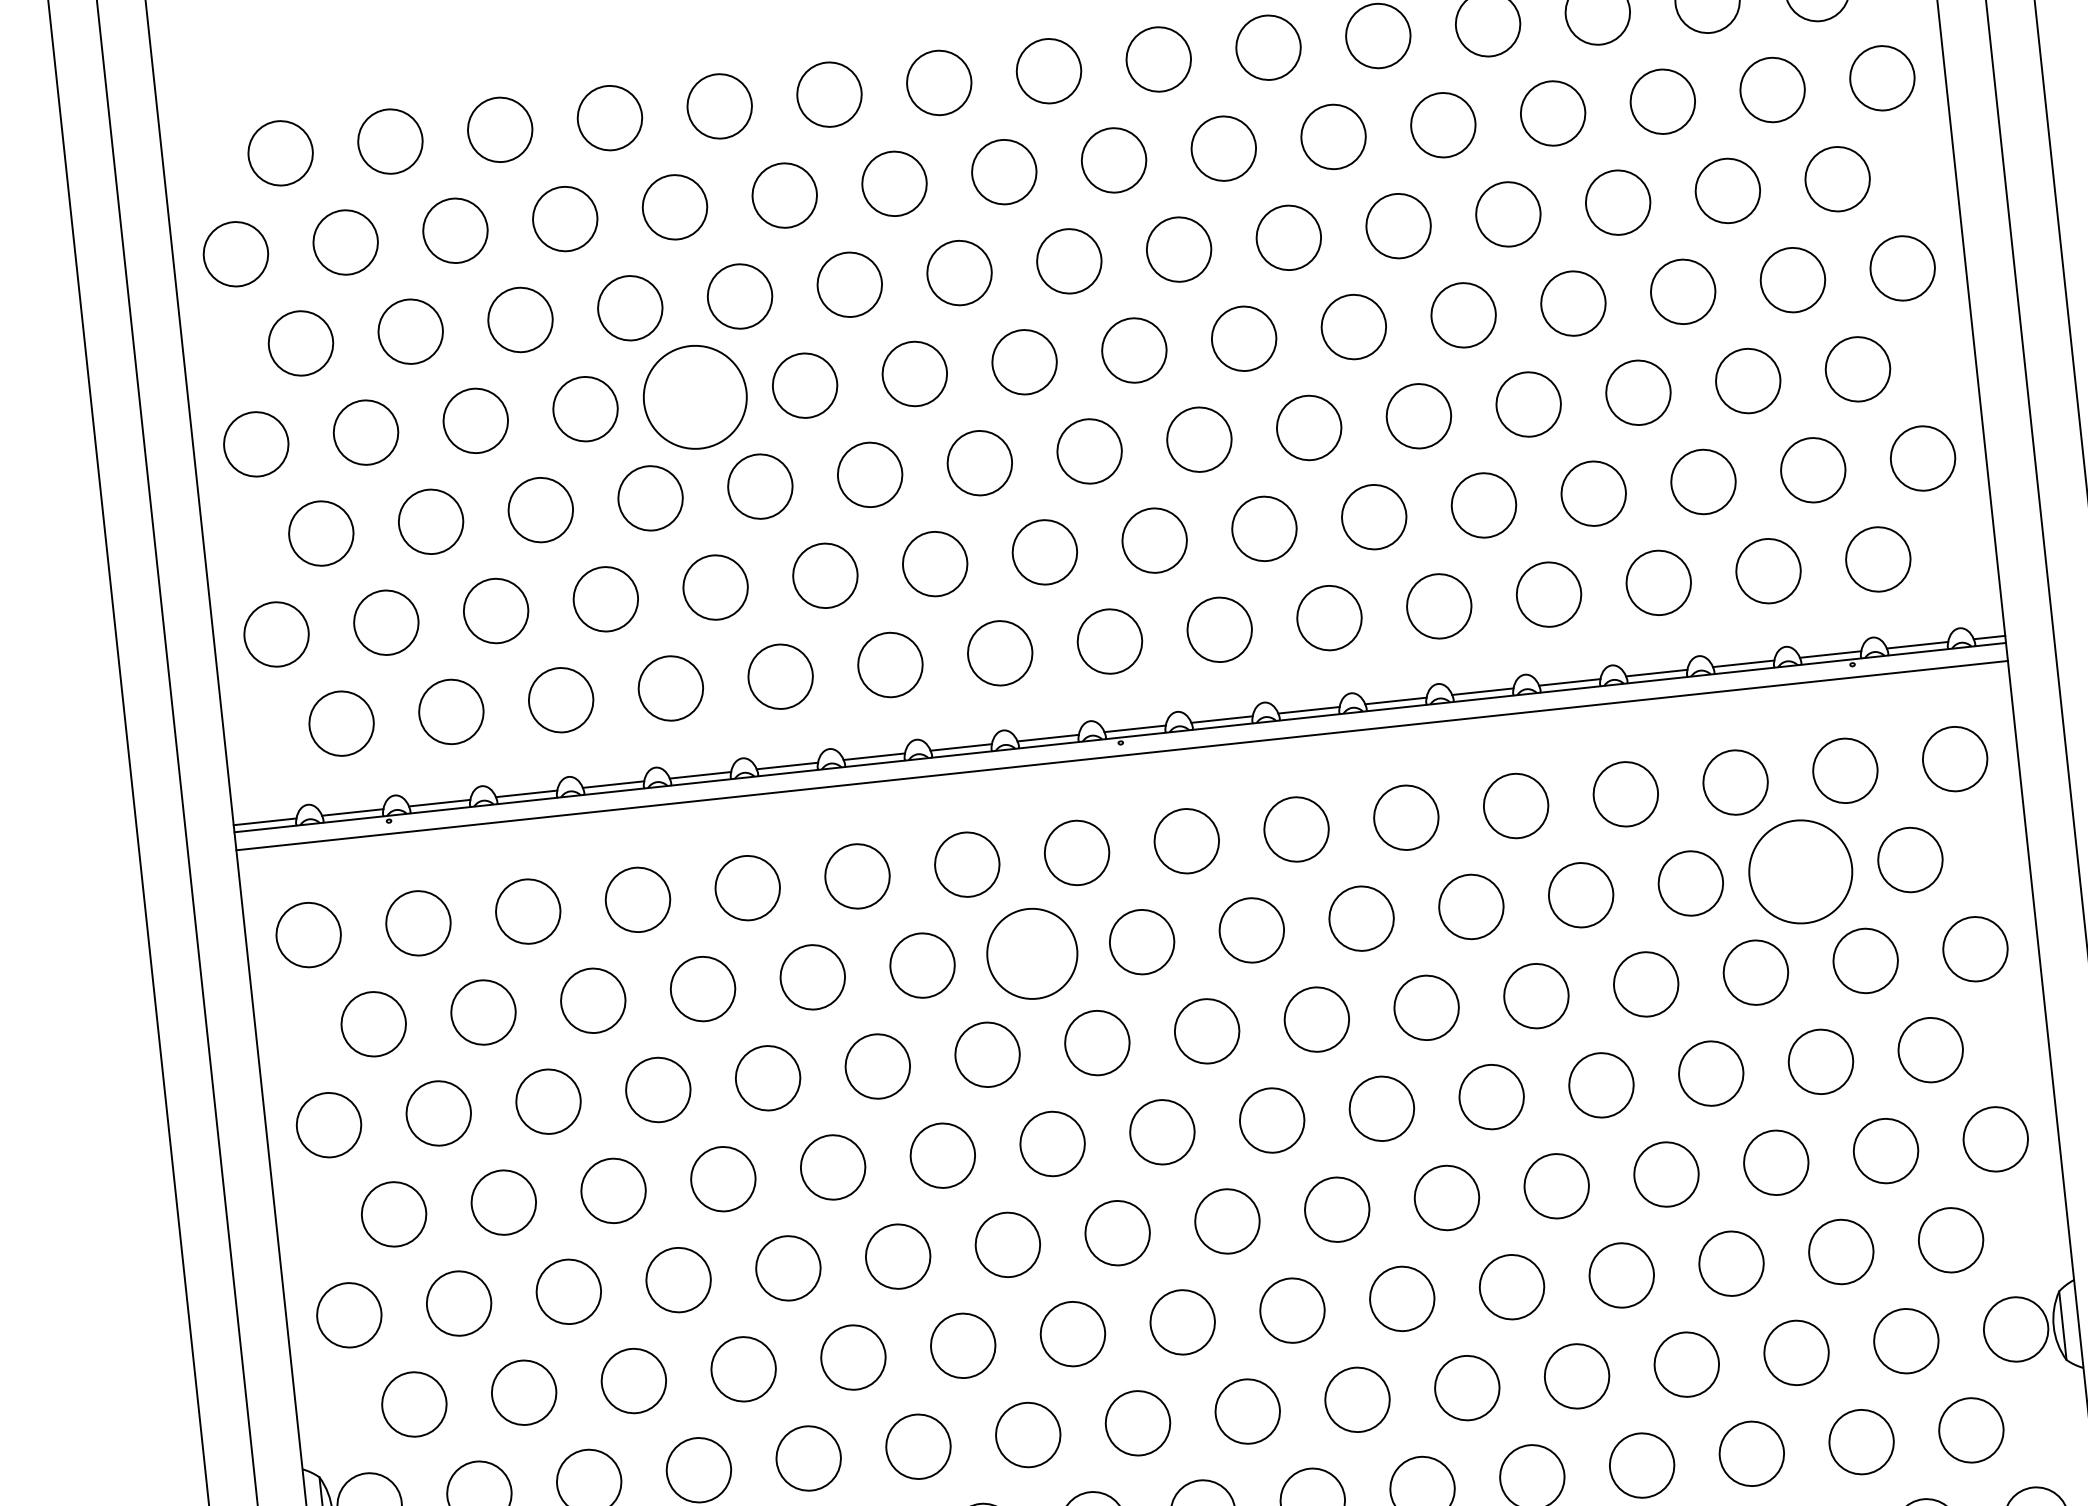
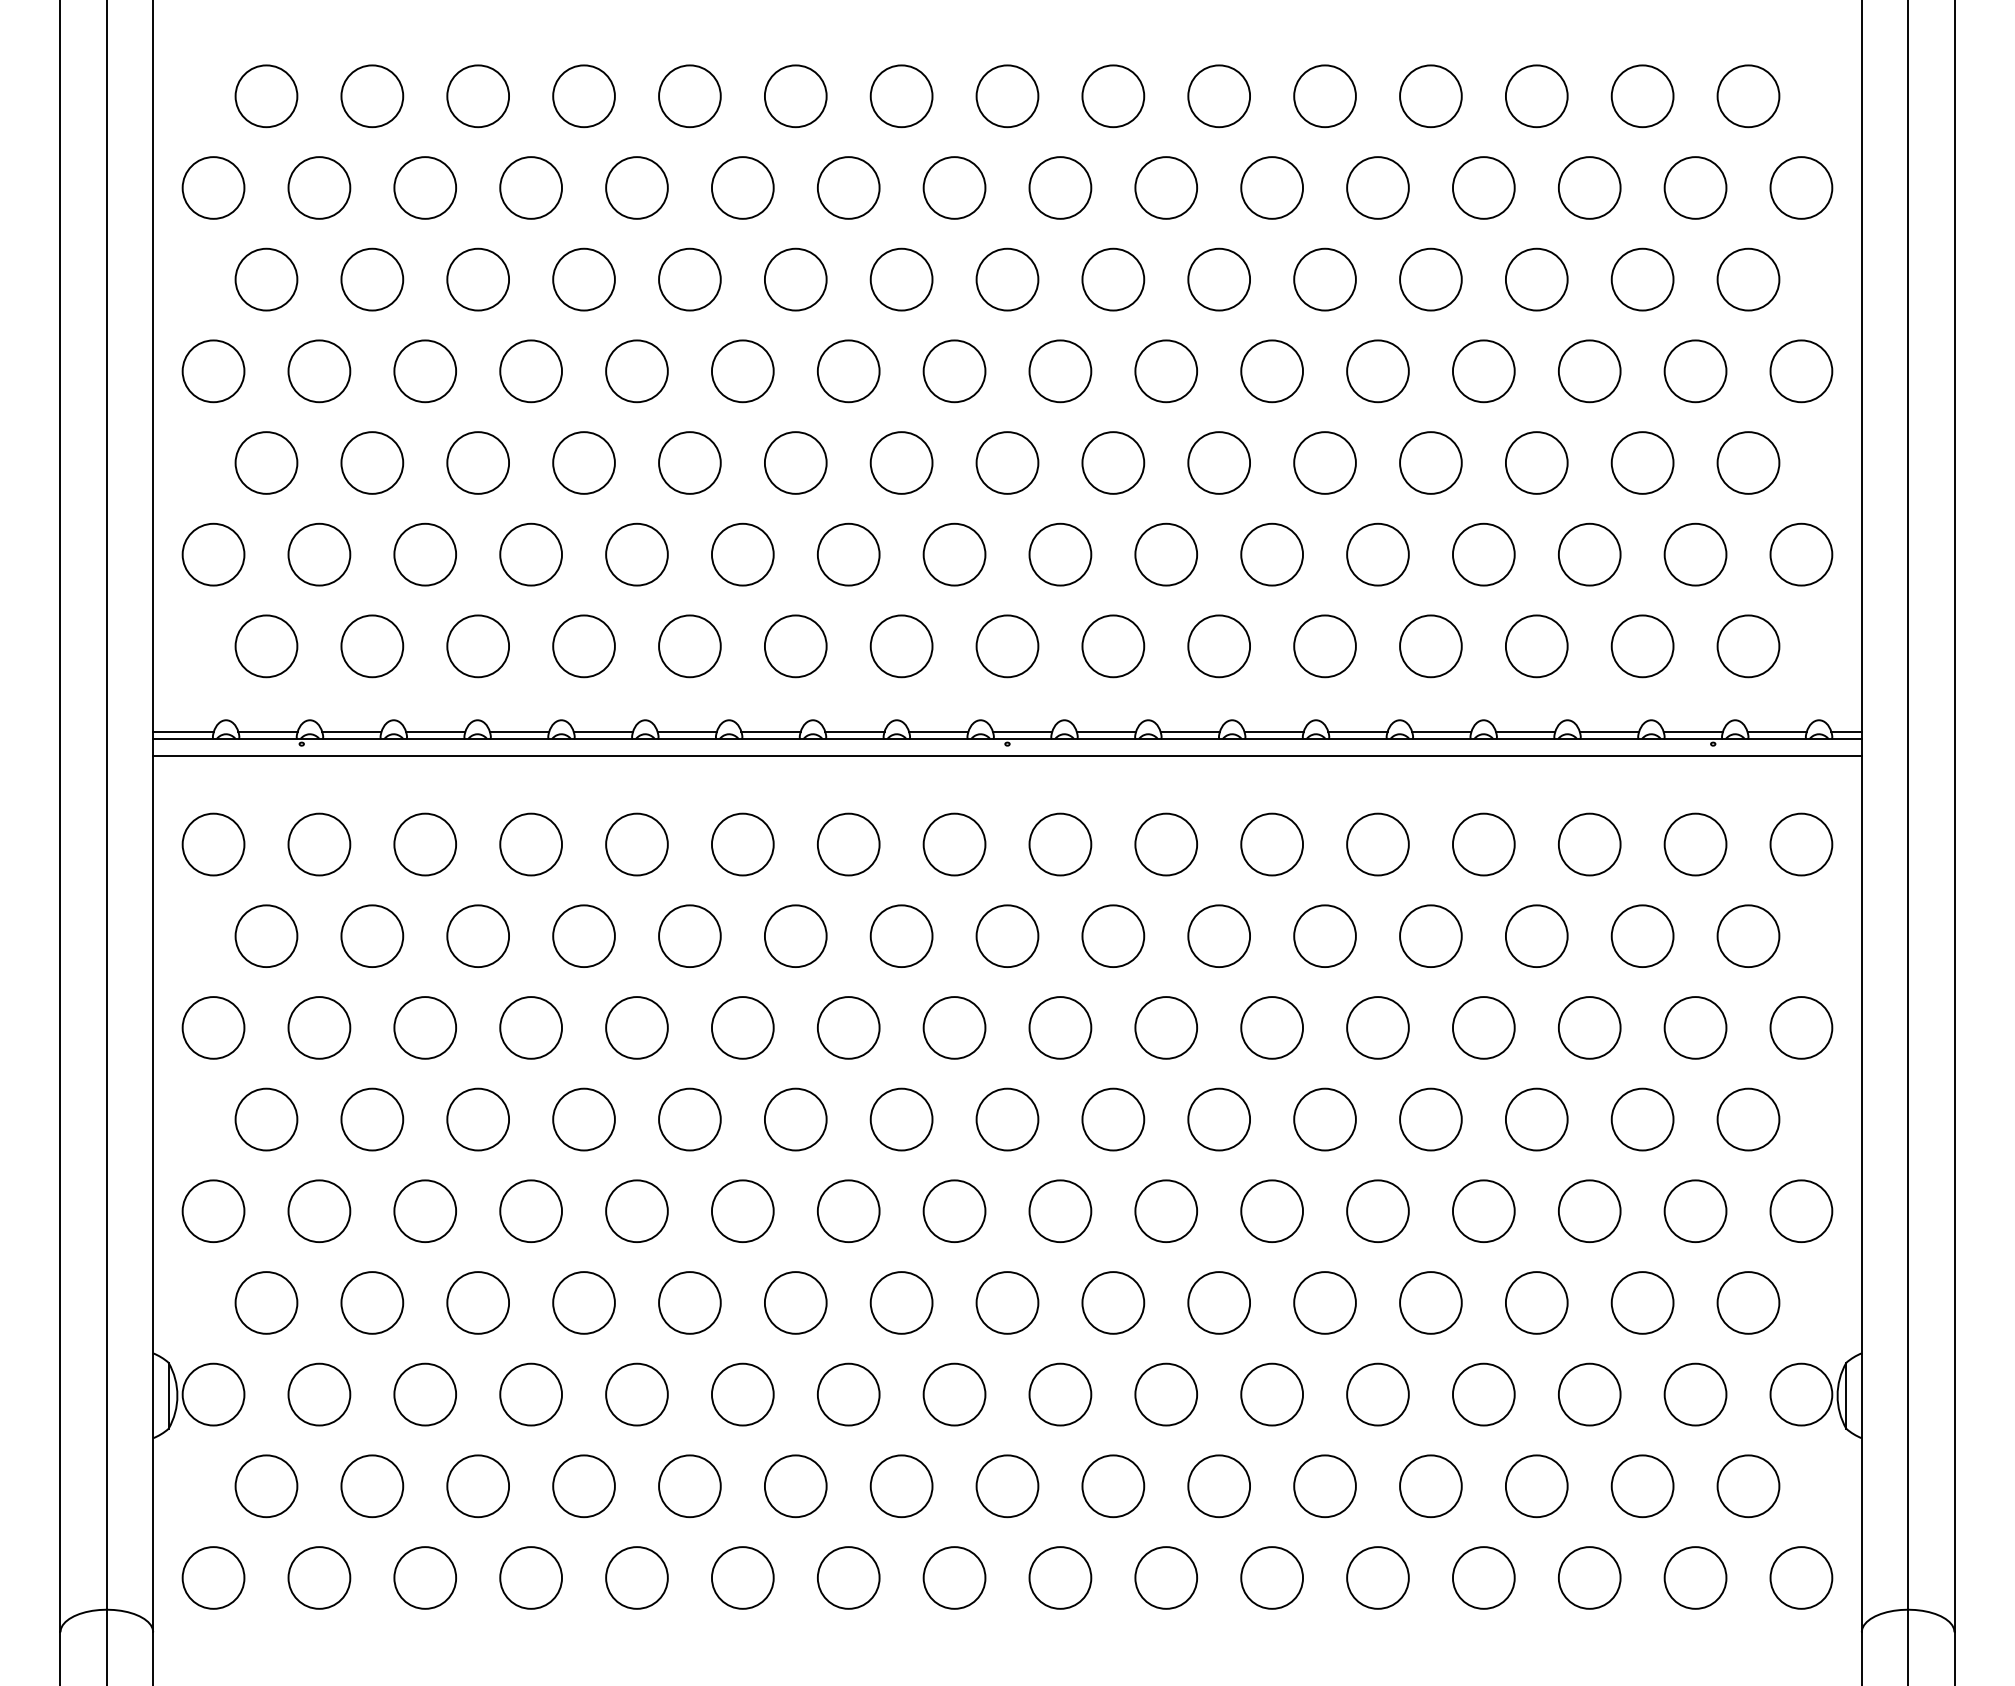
circle: (694, 397) -> (636, 371), size x0.62
circle: (1800, 871) -> (1642, 935), size x0.62
circle: (1032, 954) -> (901, 936), size x0.71

